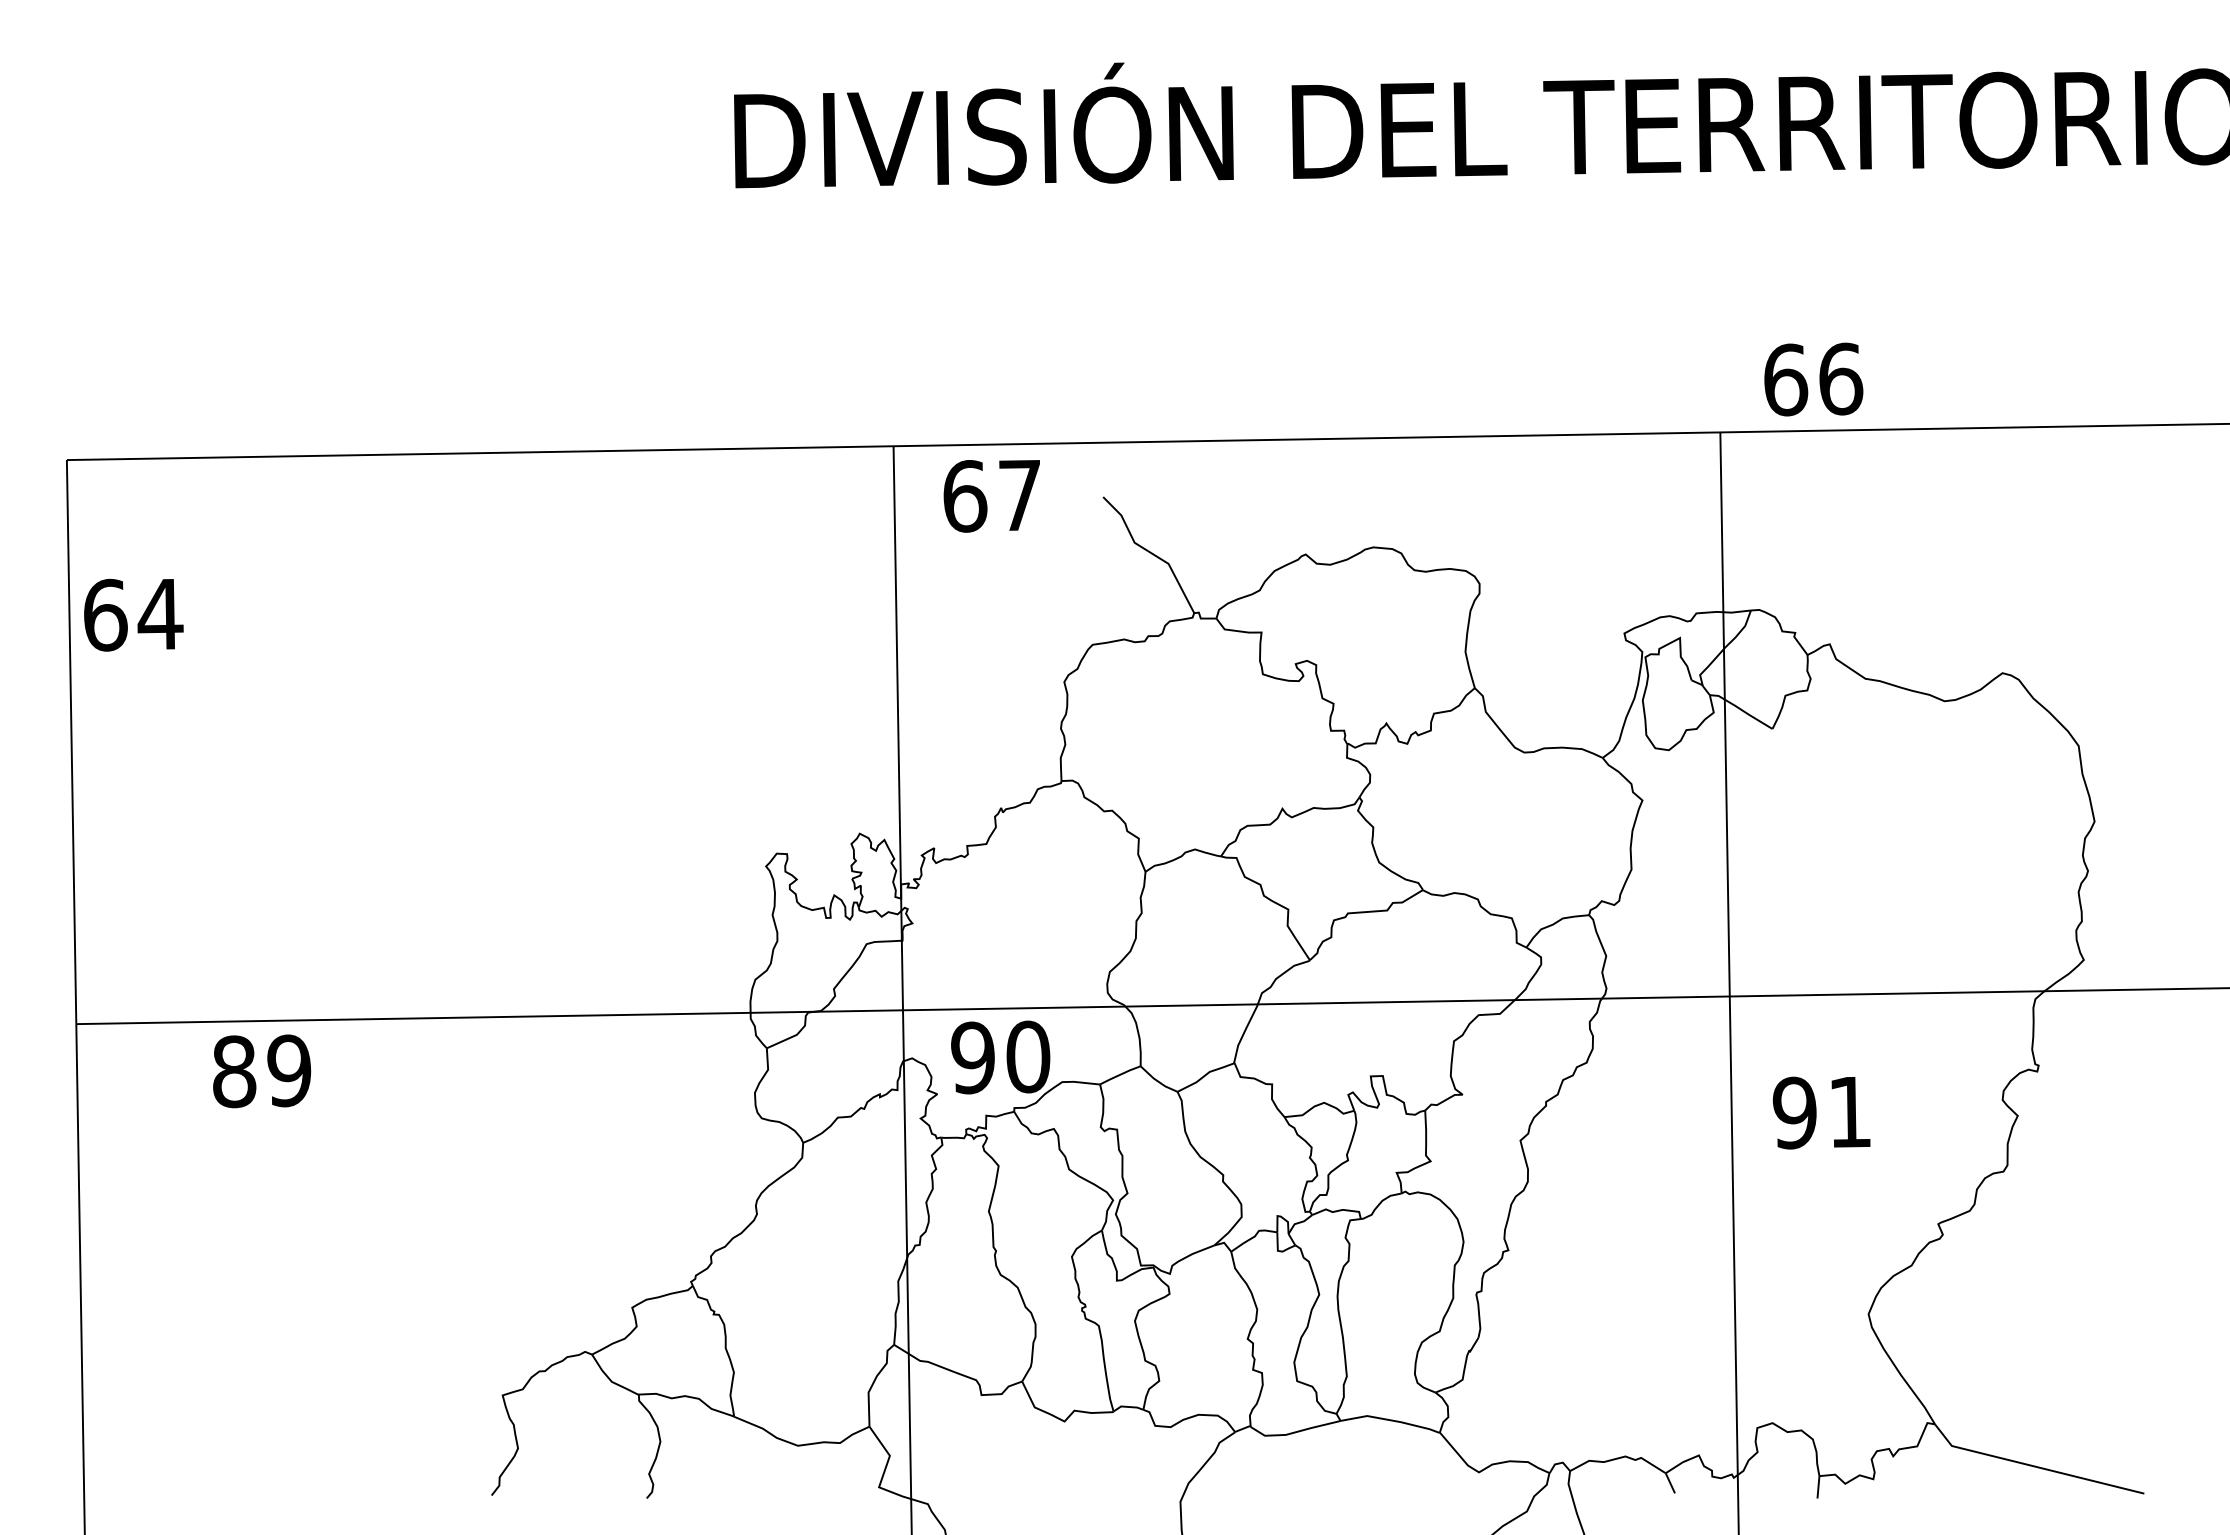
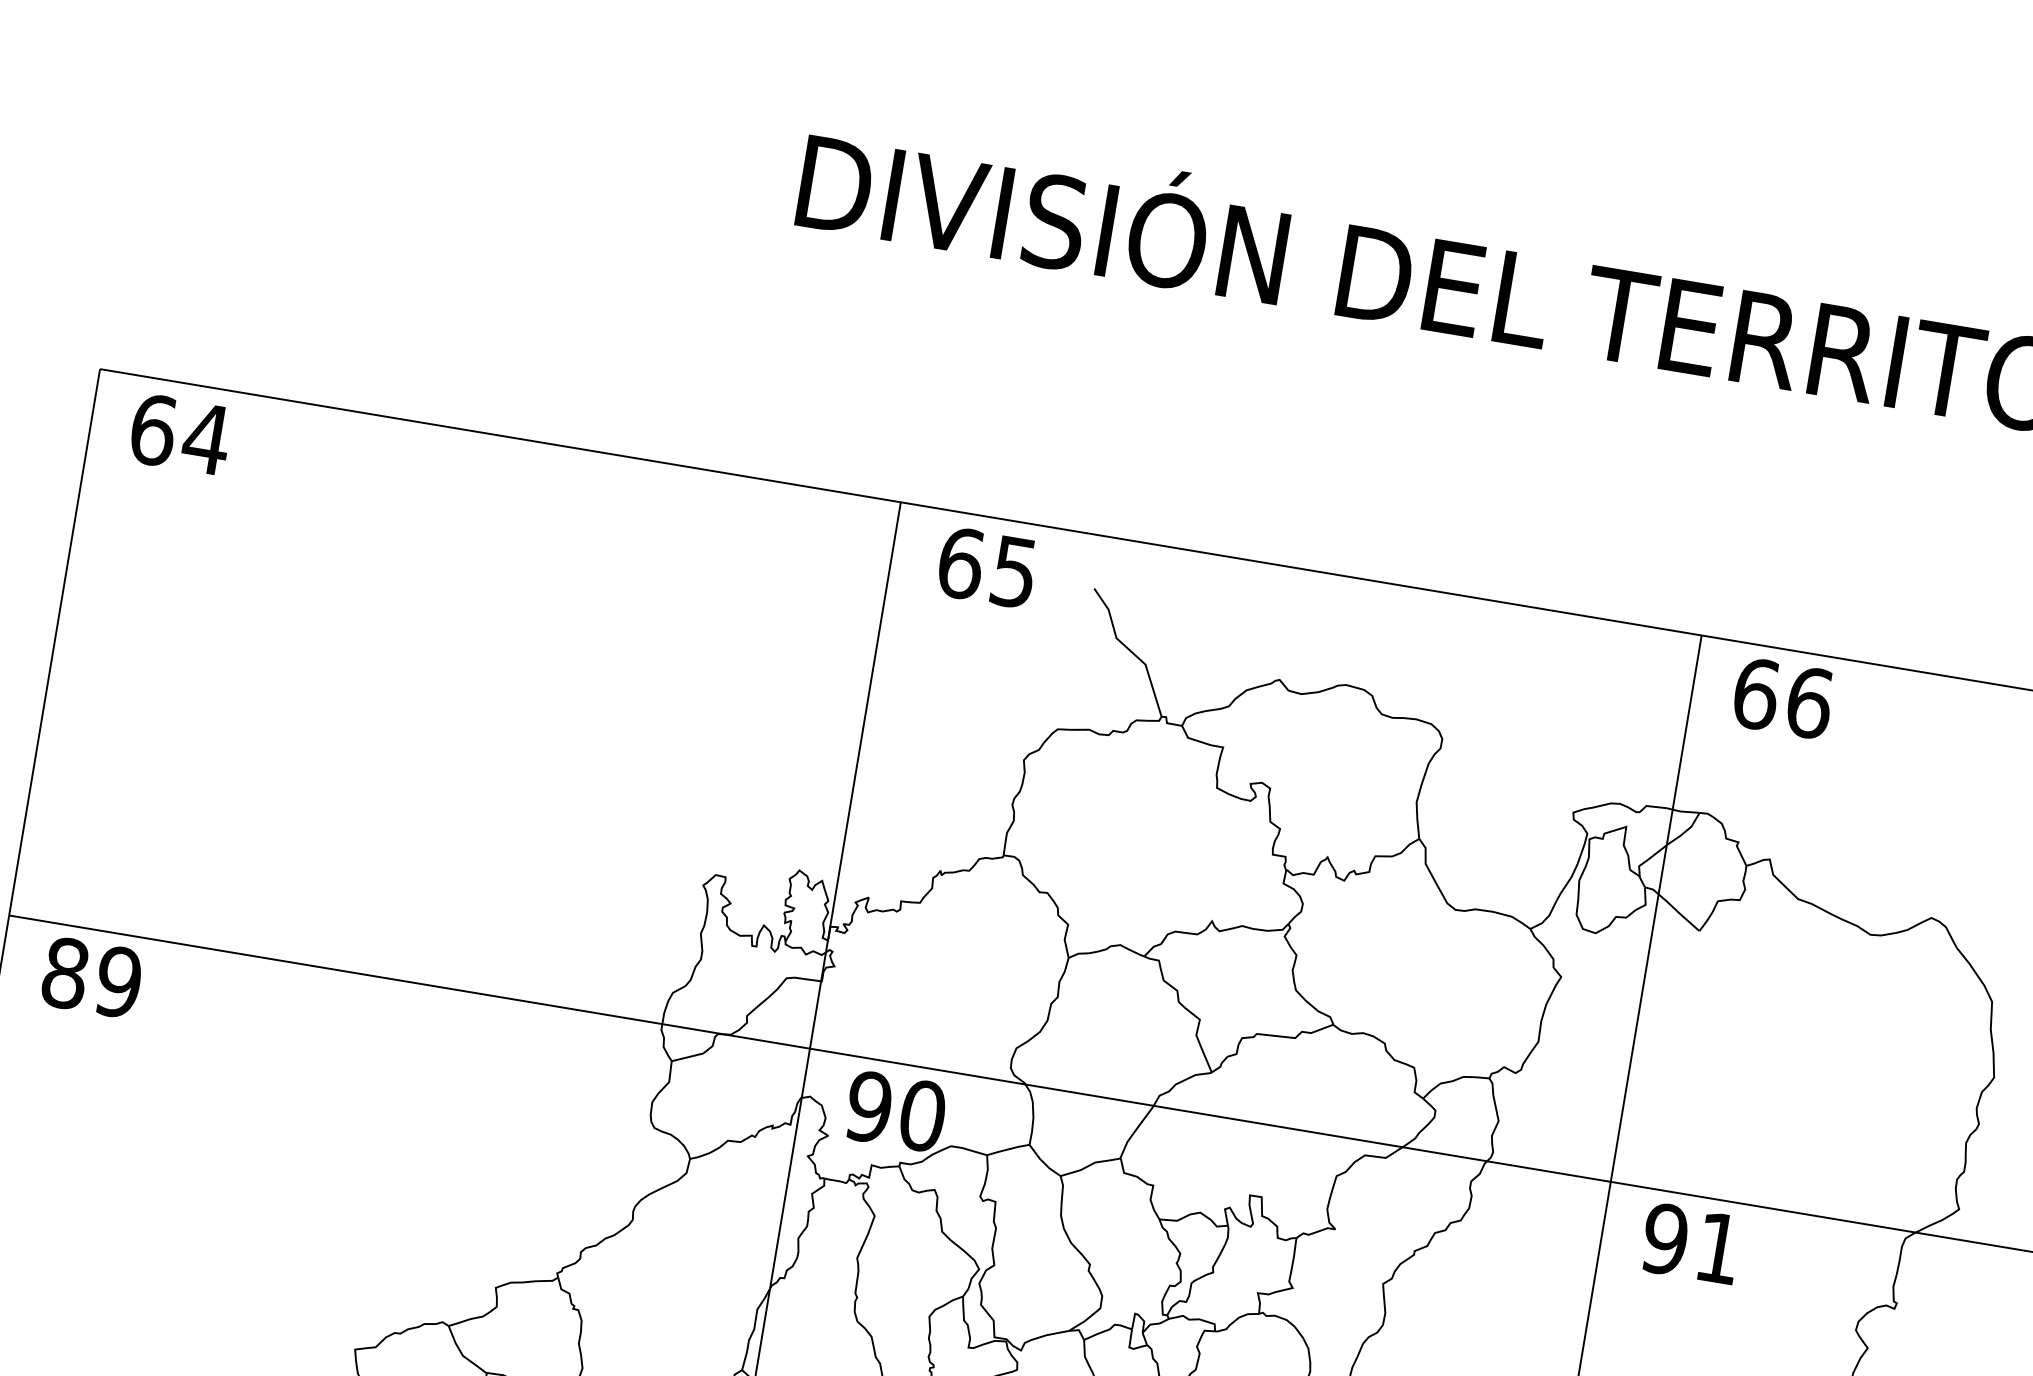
text: (1813, 379) -> (1783, 698), moved
text: (1019, 495) -> (1013, 572), 67 -> 65
text: (133, 614) -> (180, 434), moved
text: (261, 1071) -> (91, 977), moved
text: (1821, 1112) -> (1691, 1243), moved

